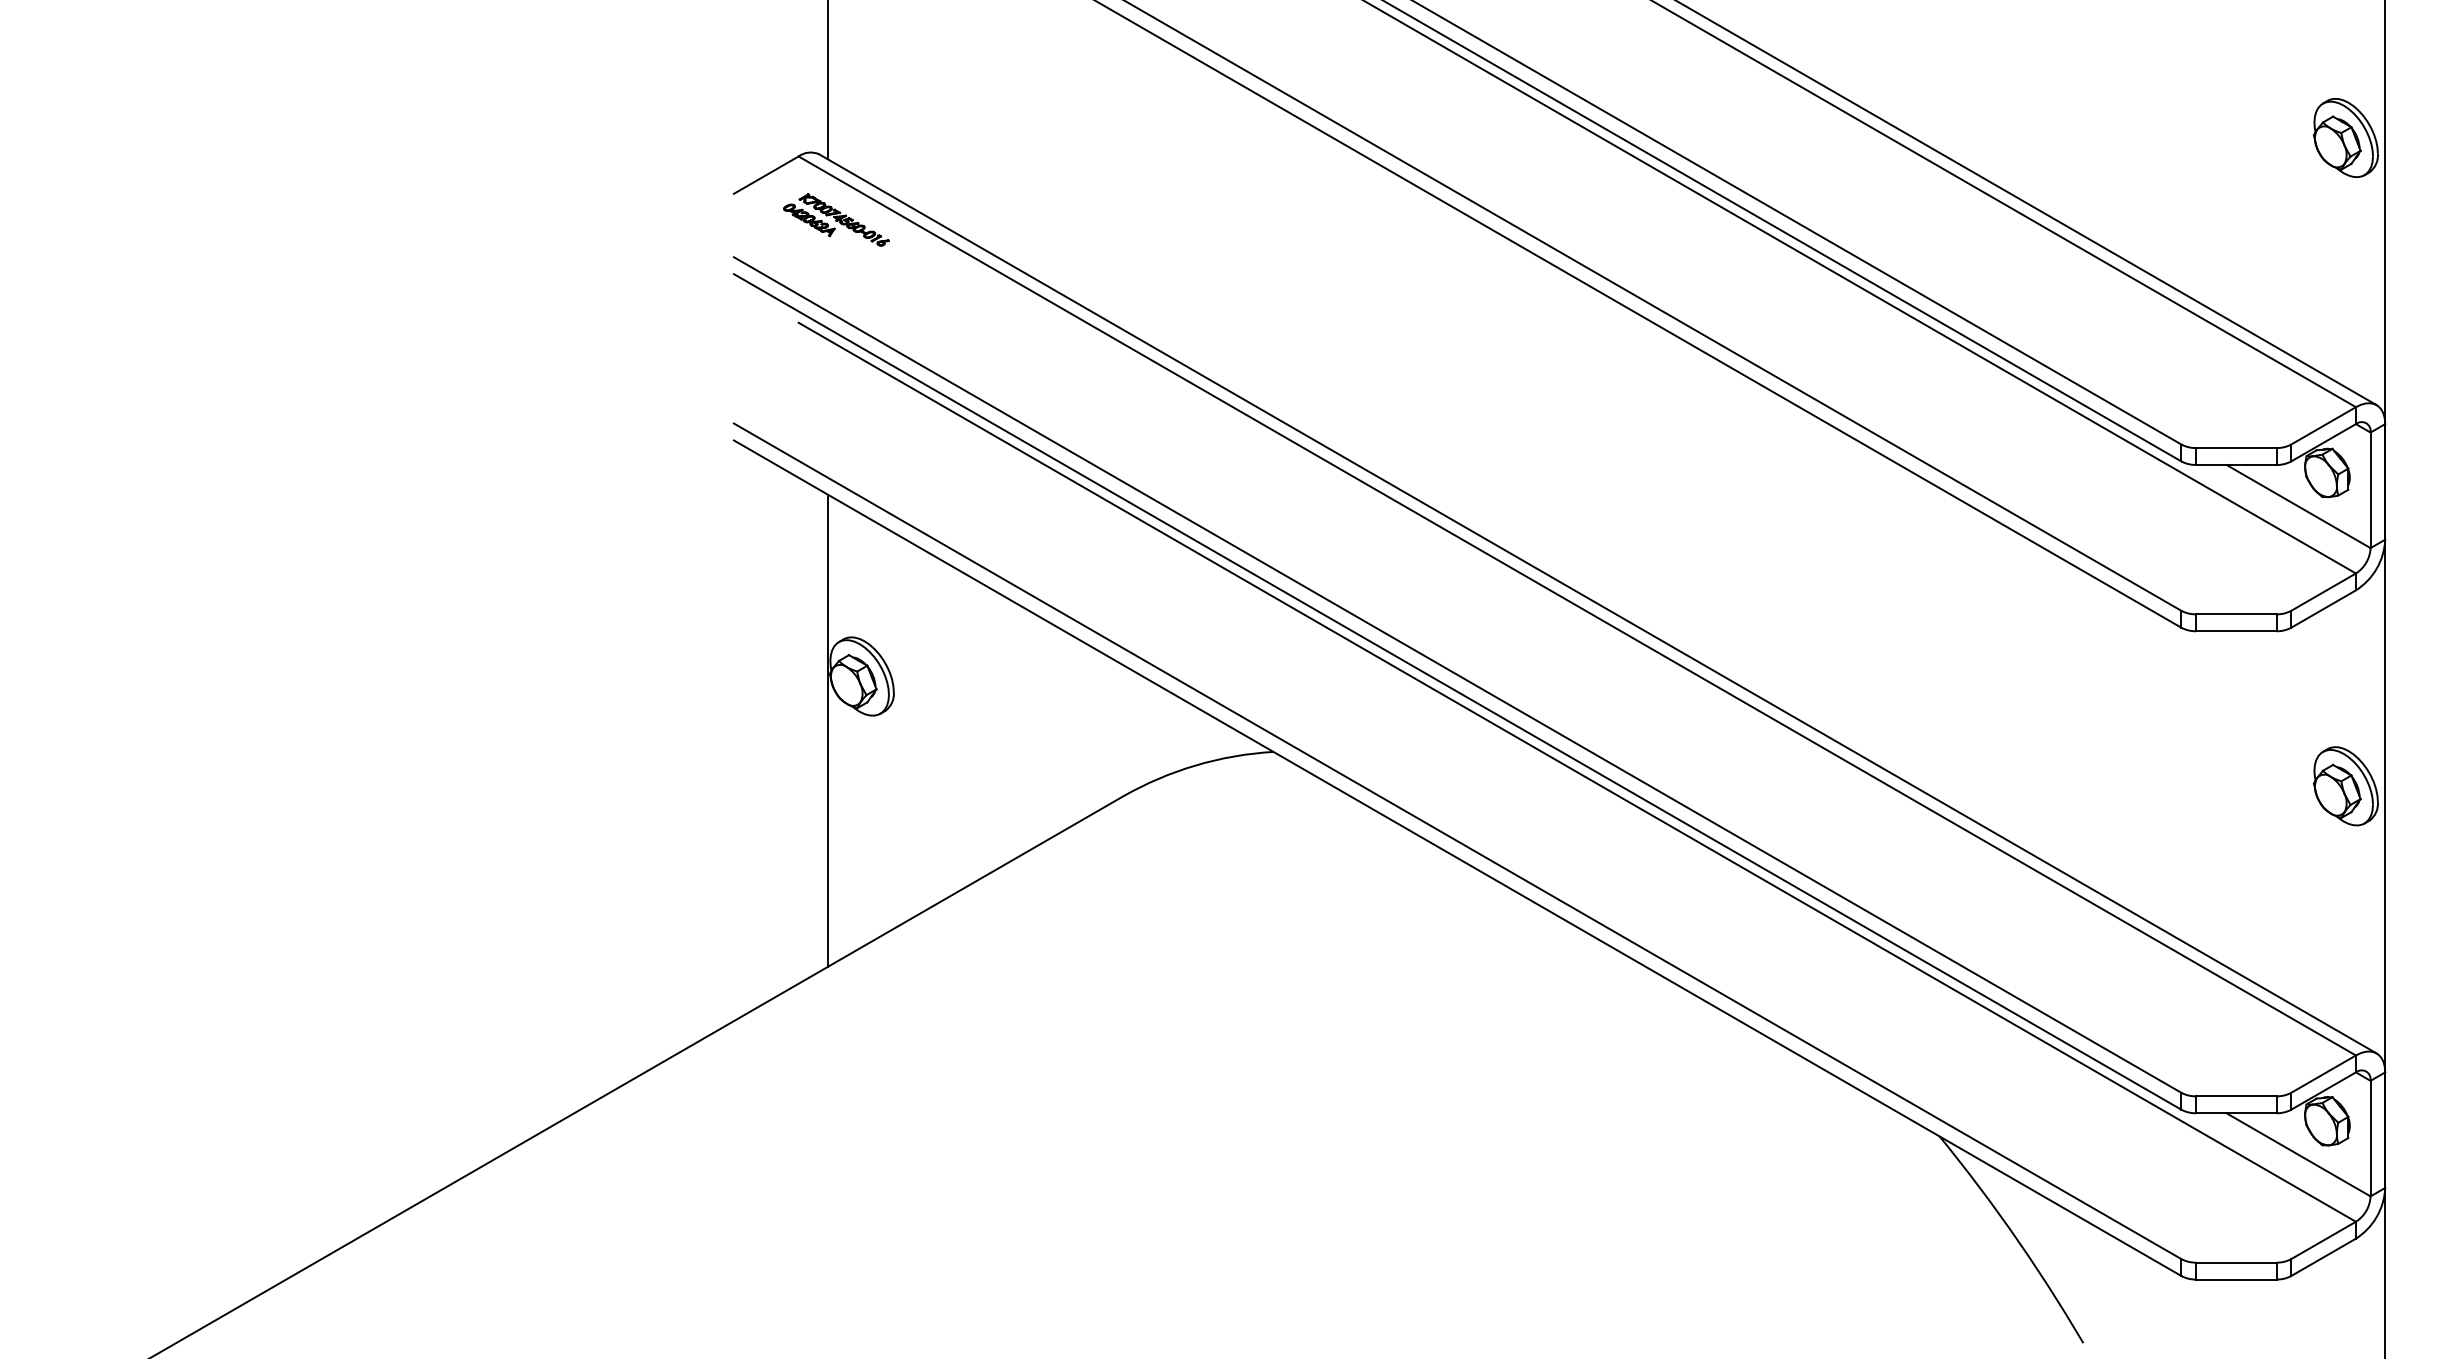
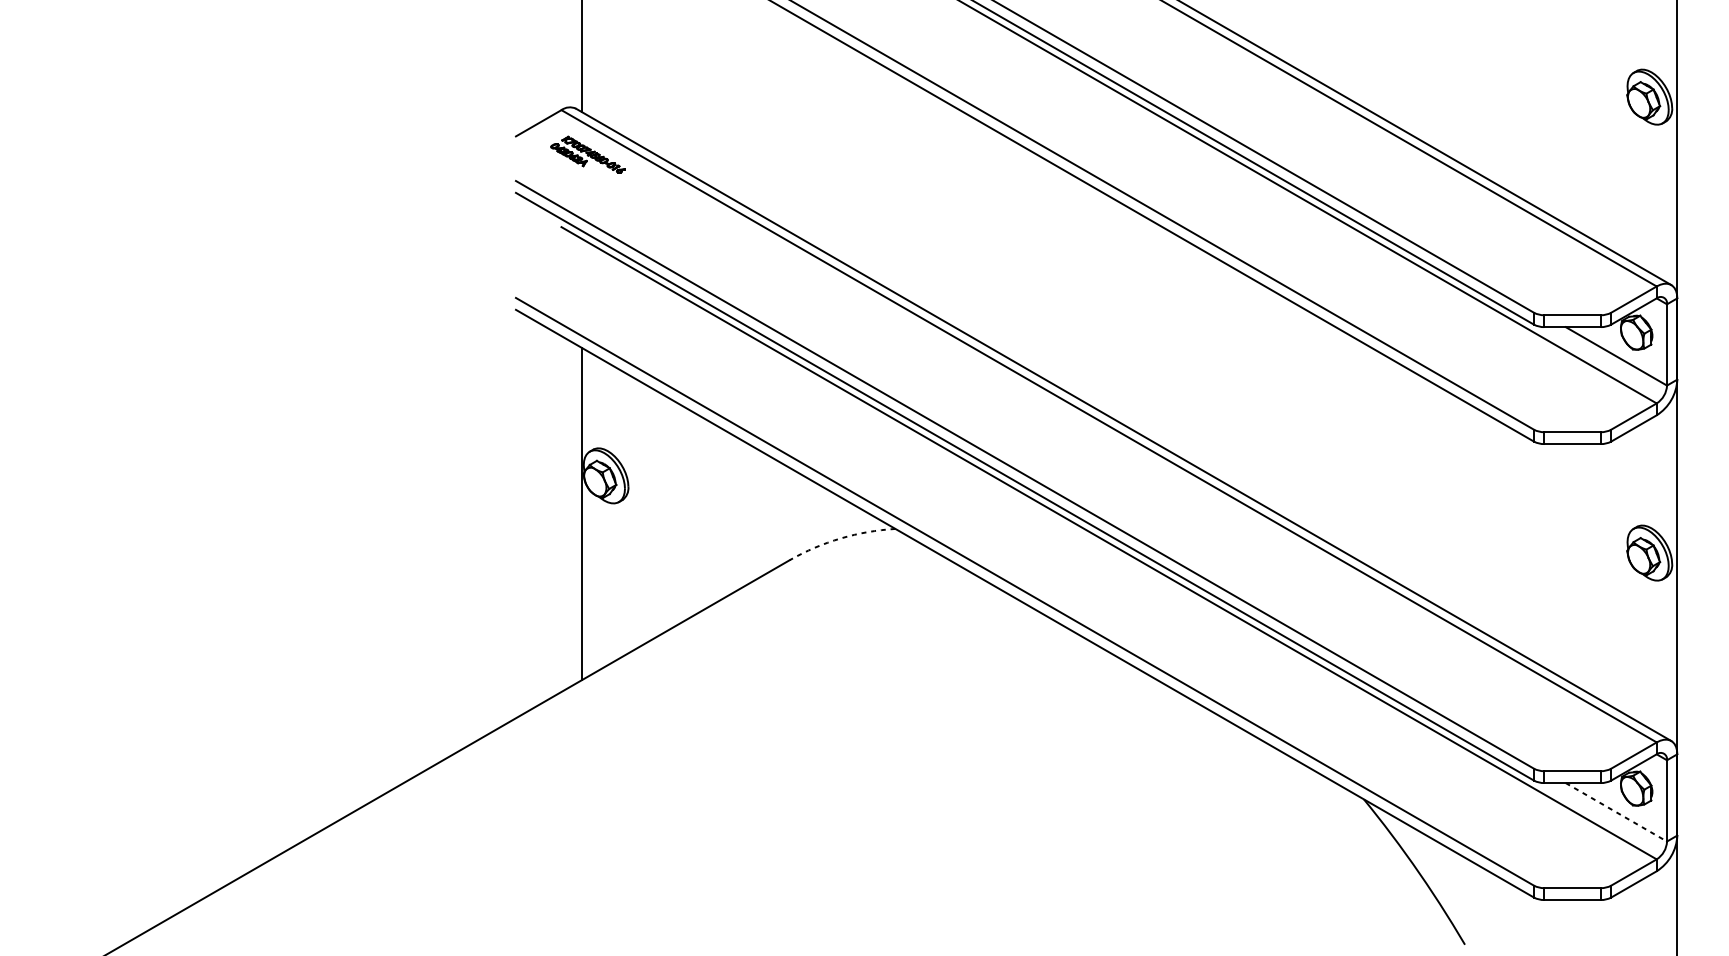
arc: (1195, 765) -> (840, 538), solid -> dashed
line: (2298, 1155) -> (1616, 812), solid -> dashed

